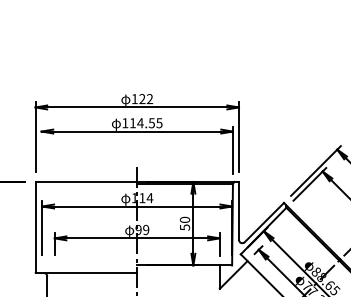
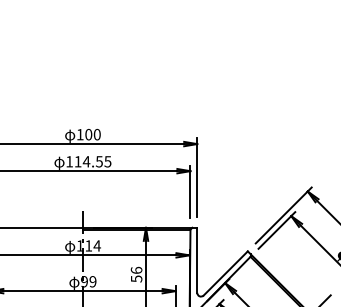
text: (146, 99) -> (93, 135), 122 -> 100
text: (184, 219) -> (136, 269), 50 -> 56

